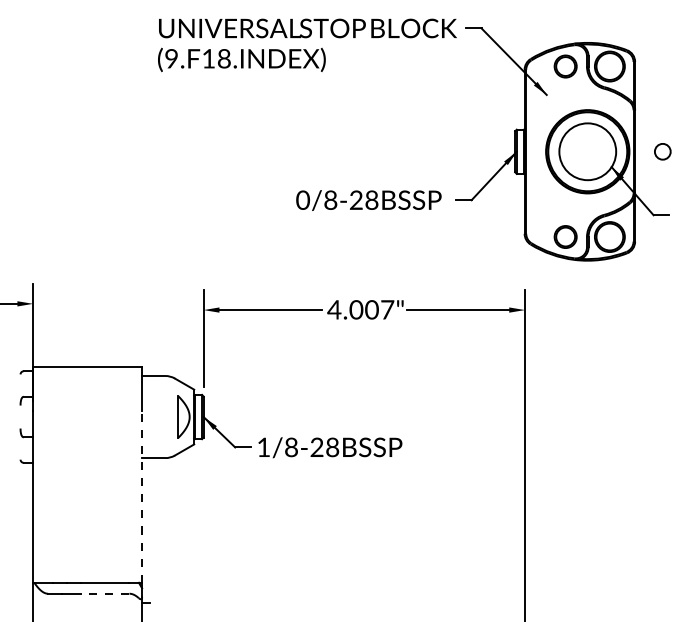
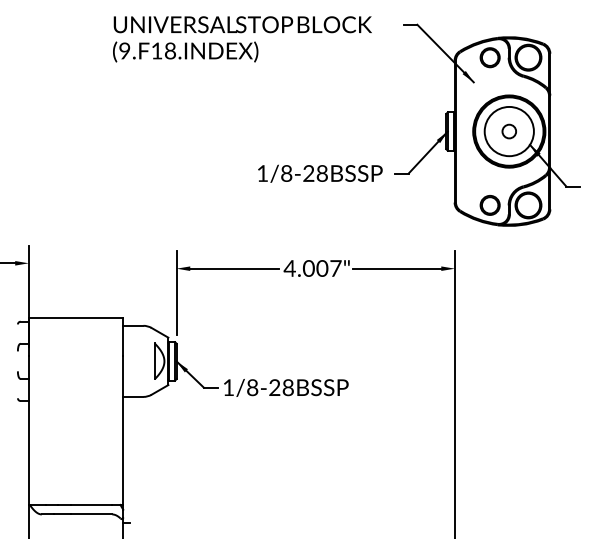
text: (307, 45) -> (242, 39), moved
circle: (661, 151) -> (508, 131), moved
text: (302, 200) -> (262, 173), 0/8-28 -> 1/8-28
line: (142, 496) -> (123, 430), dashed -> solid
line: (105, 593) -> (91, 514), dashed -> solid

